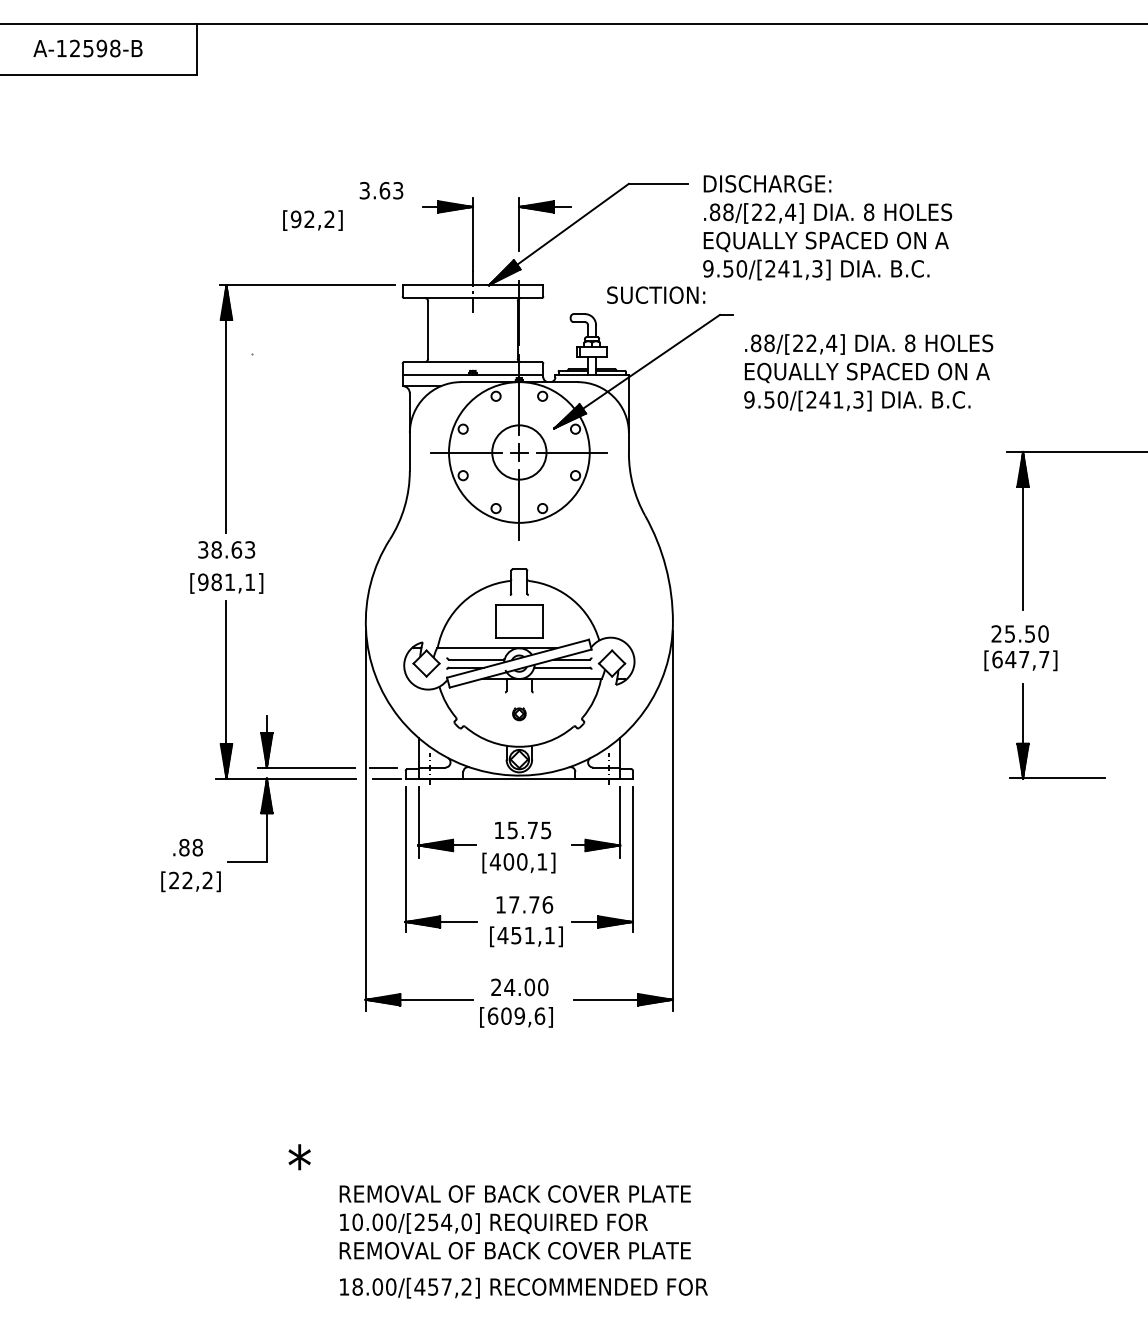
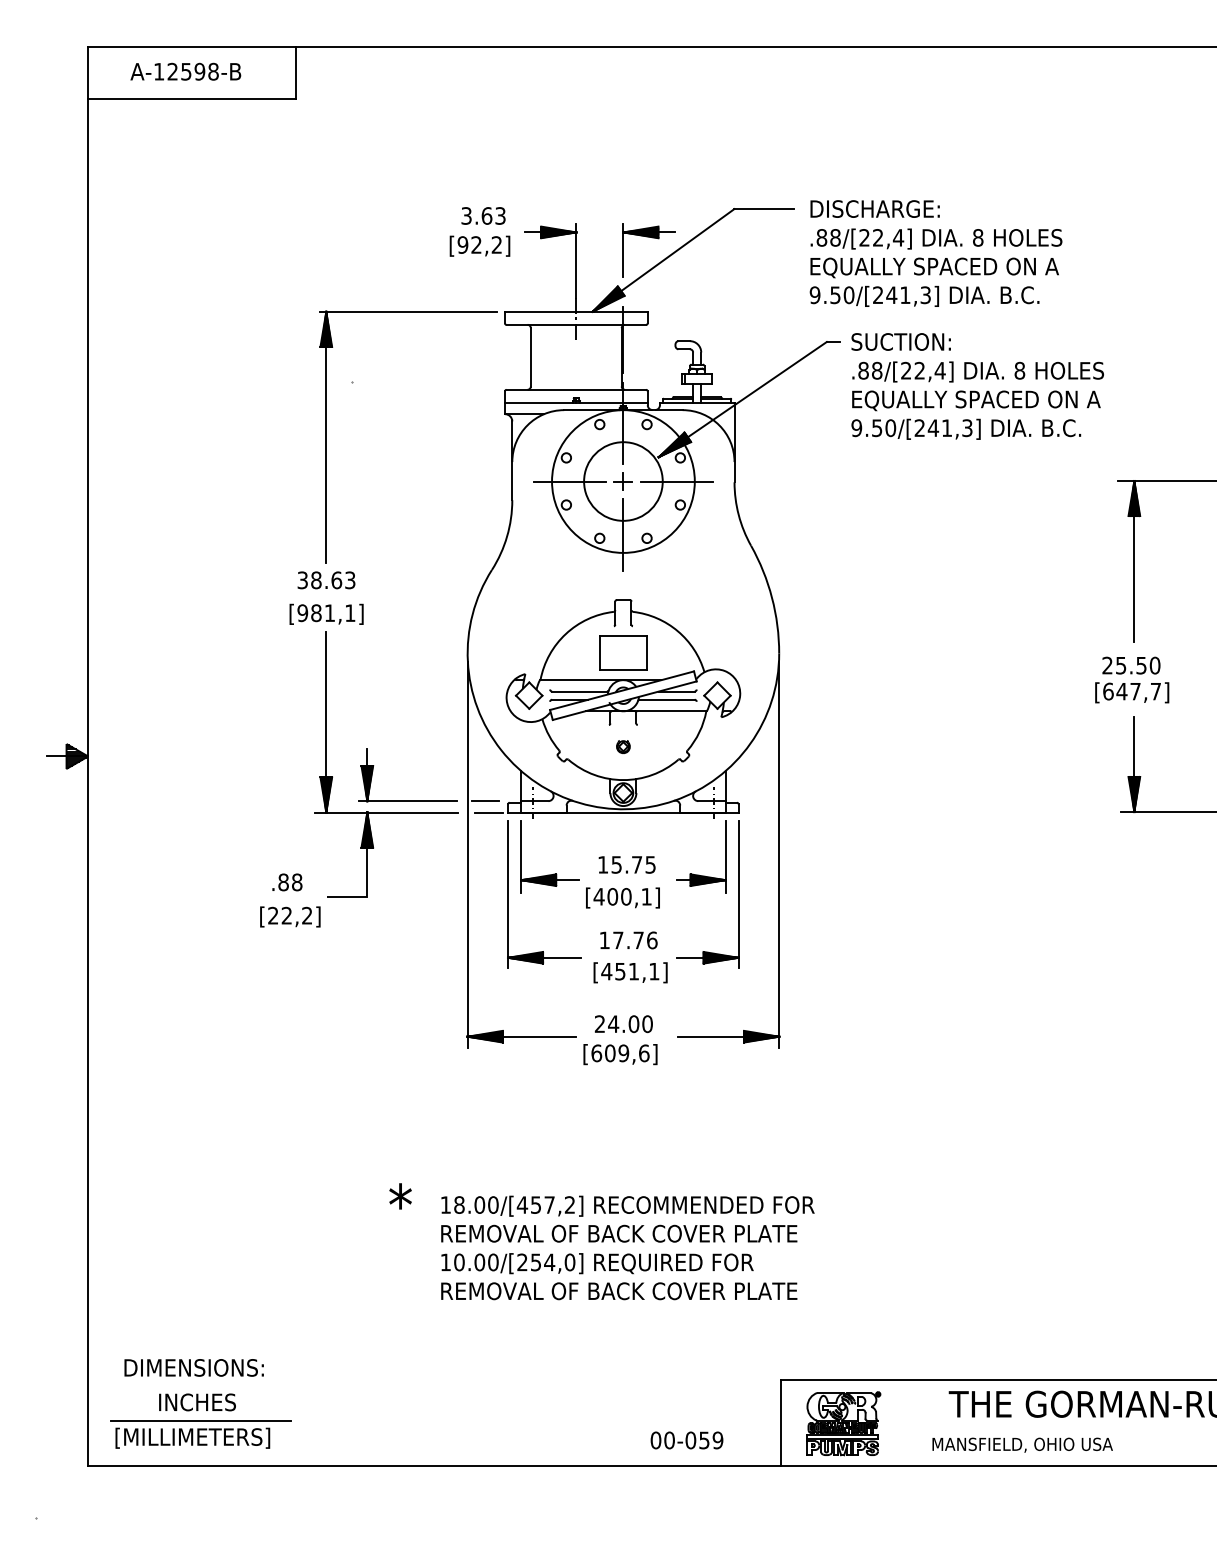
text: (312, 219) -> (479, 245), moved
text: (655, 294) -> (900, 341), moved
circle: (519, 452) -> (623, 481), size x1.43
text: (523, 1287) -> (627, 1205), moved

